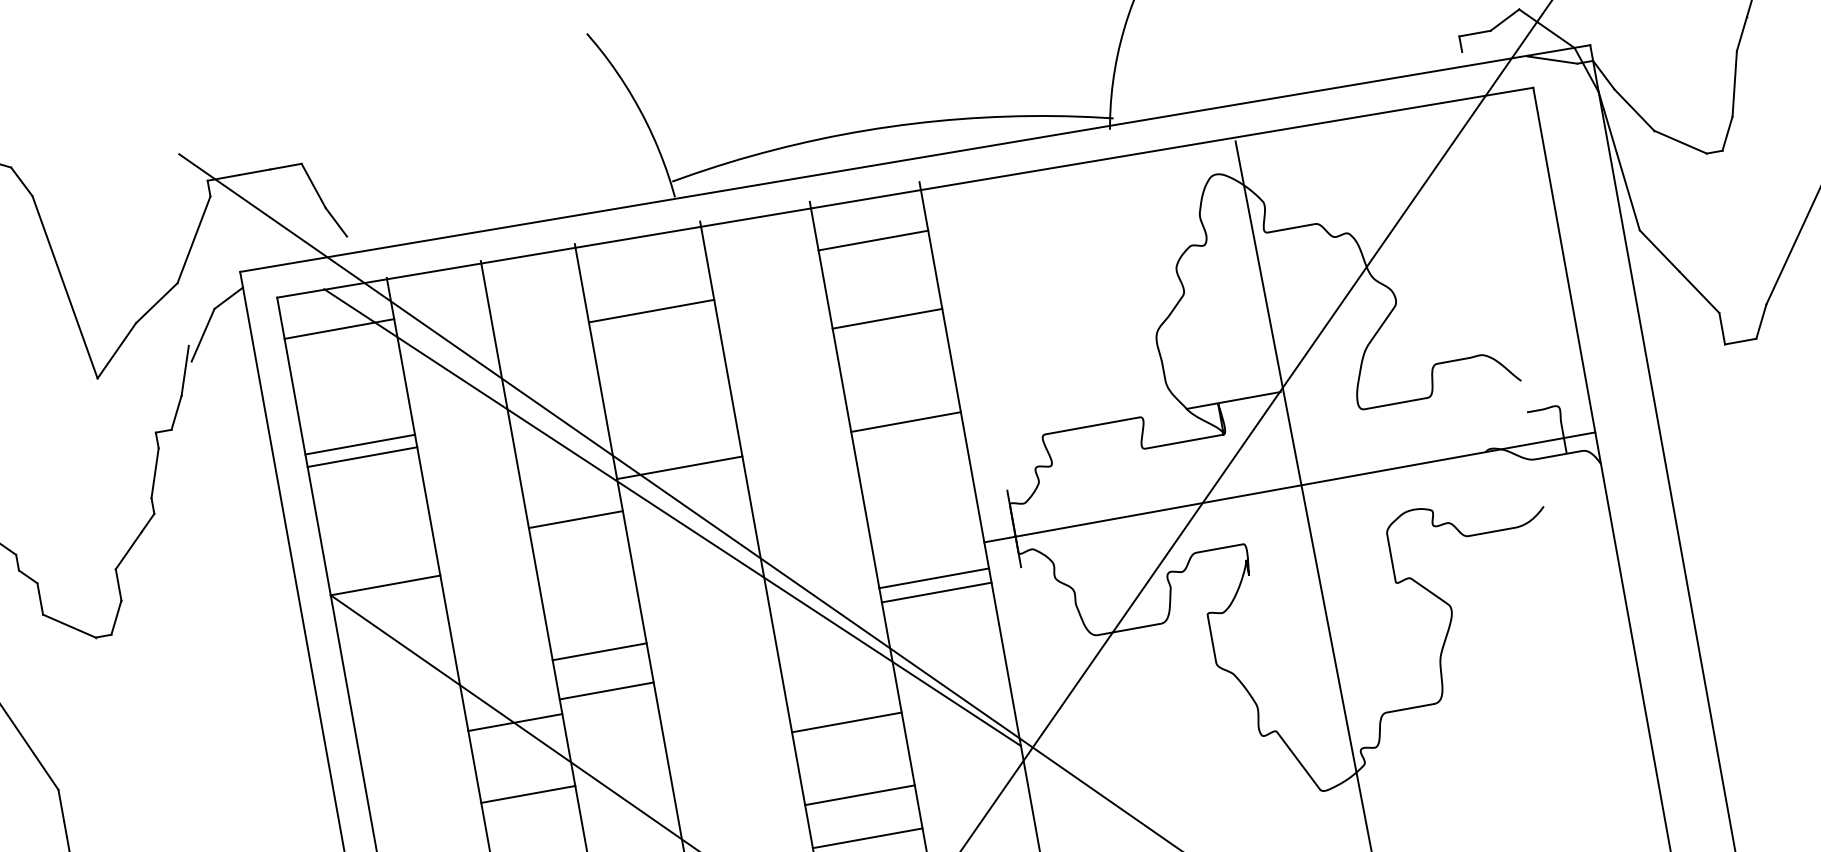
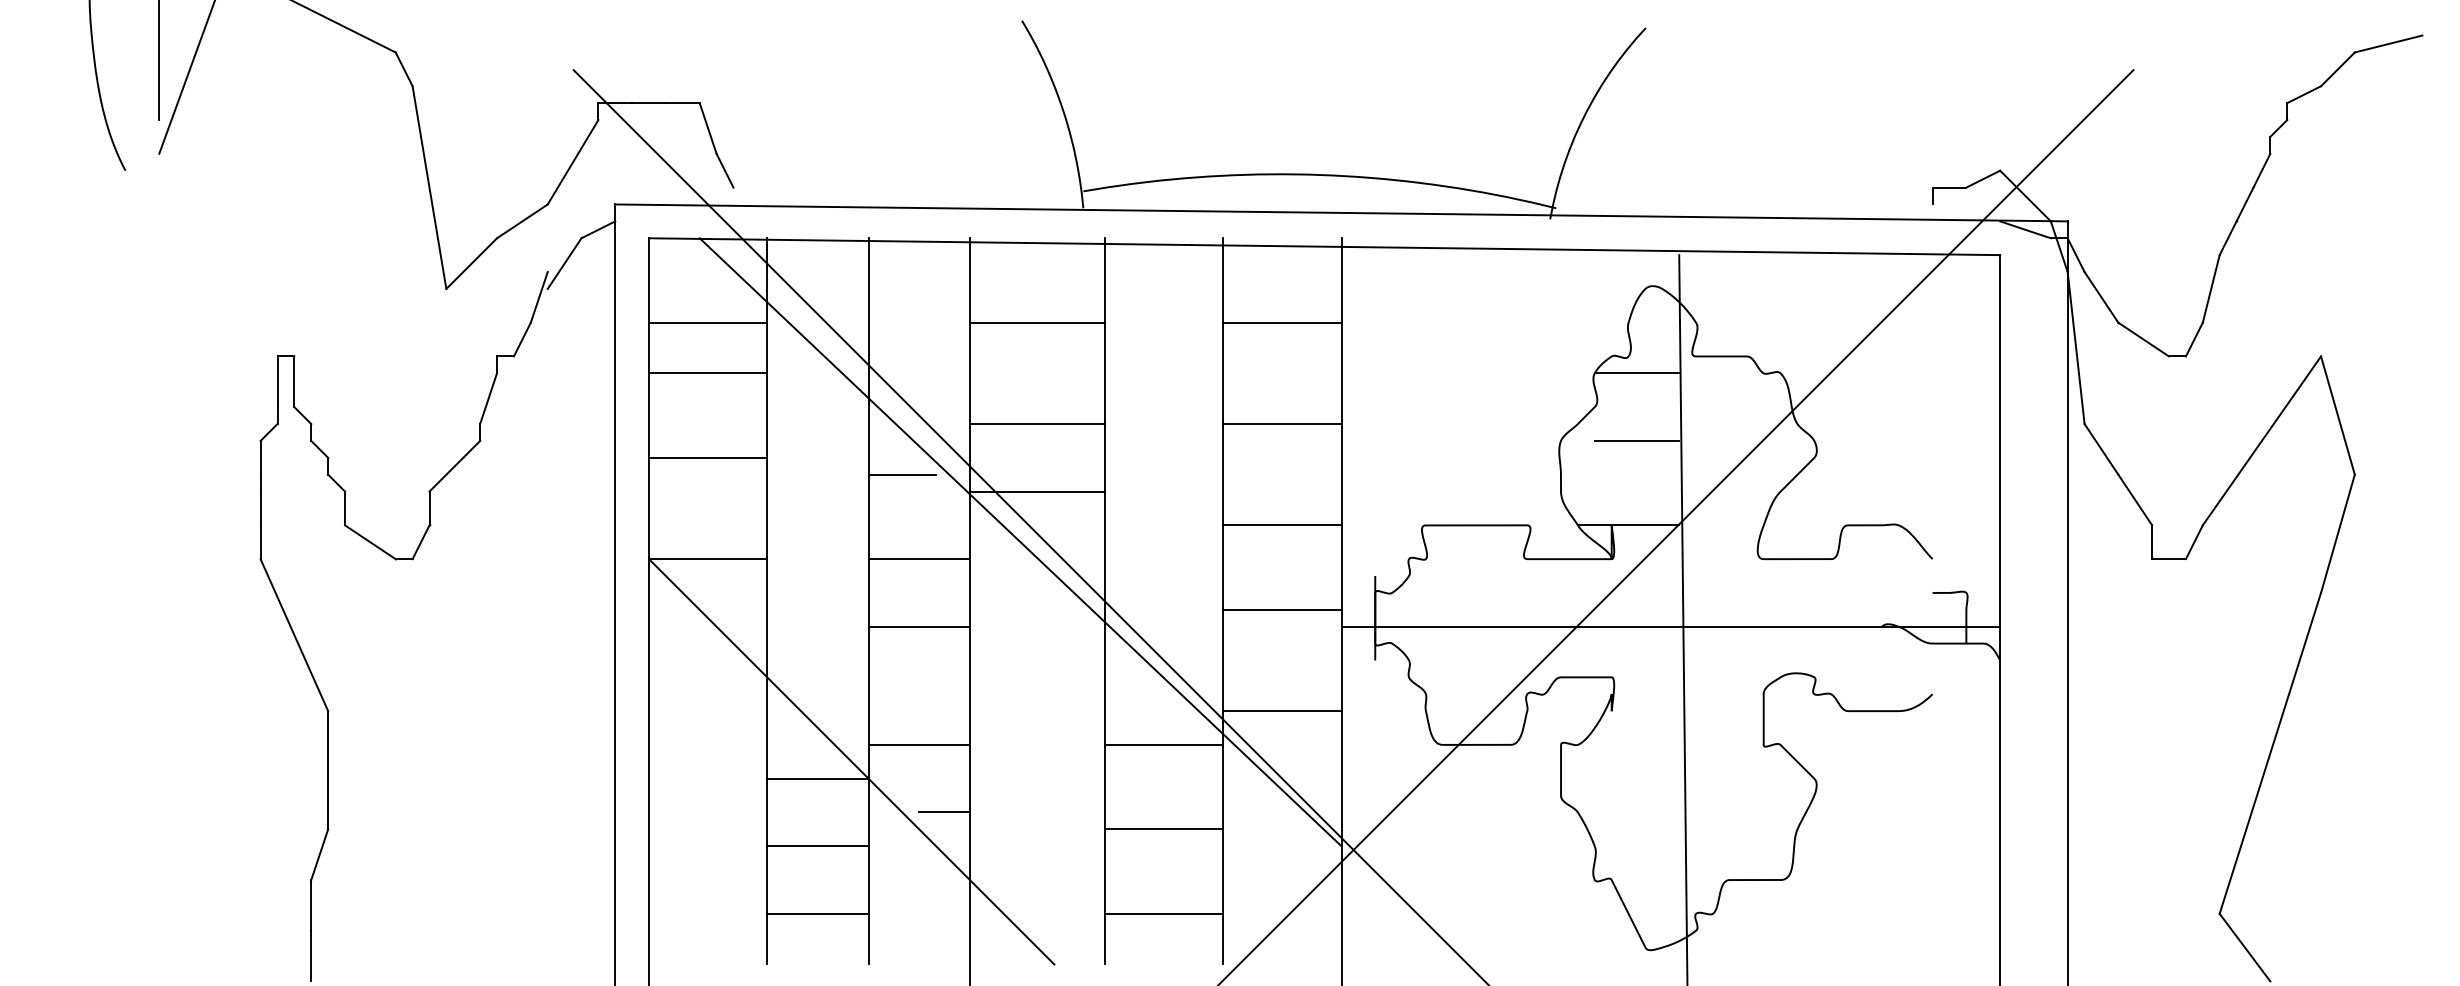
line: (873, 240) -> (1282, 322), moved
line: (1215, 258) -> (1636, 373), added
line: (887, 319) -> (1282, 424), moved
line: (1226, 320) -> (1636, 440), added
line: (339, 328) -> (708, 322), moved
line: (668, 405) -> (1037, 424), added
line: (906, 422) -> (1282, 525), moved
line: (360, 444) -> (708, 373), moved
line: (362, 456) -> (708, 457), moved
line: (551, 474) -> (902, 474), added
line: (575, 520) -> (918, 559), moved
line: (934, 578) -> (1282, 609), moved
line: (936, 592) -> (1282, 711), moved
line: (598, 651) -> (918, 626), moved
line: (605, 690) -> (918, 744), moved
line: (514, 722) -> (817, 778), moved
line: (847, 722) -> (1164, 744), moved
line: (647, 780) -> (944, 812), added
line: (527, 794) -> (817, 846), moved
line: (860, 795) -> (1164, 829), moved

